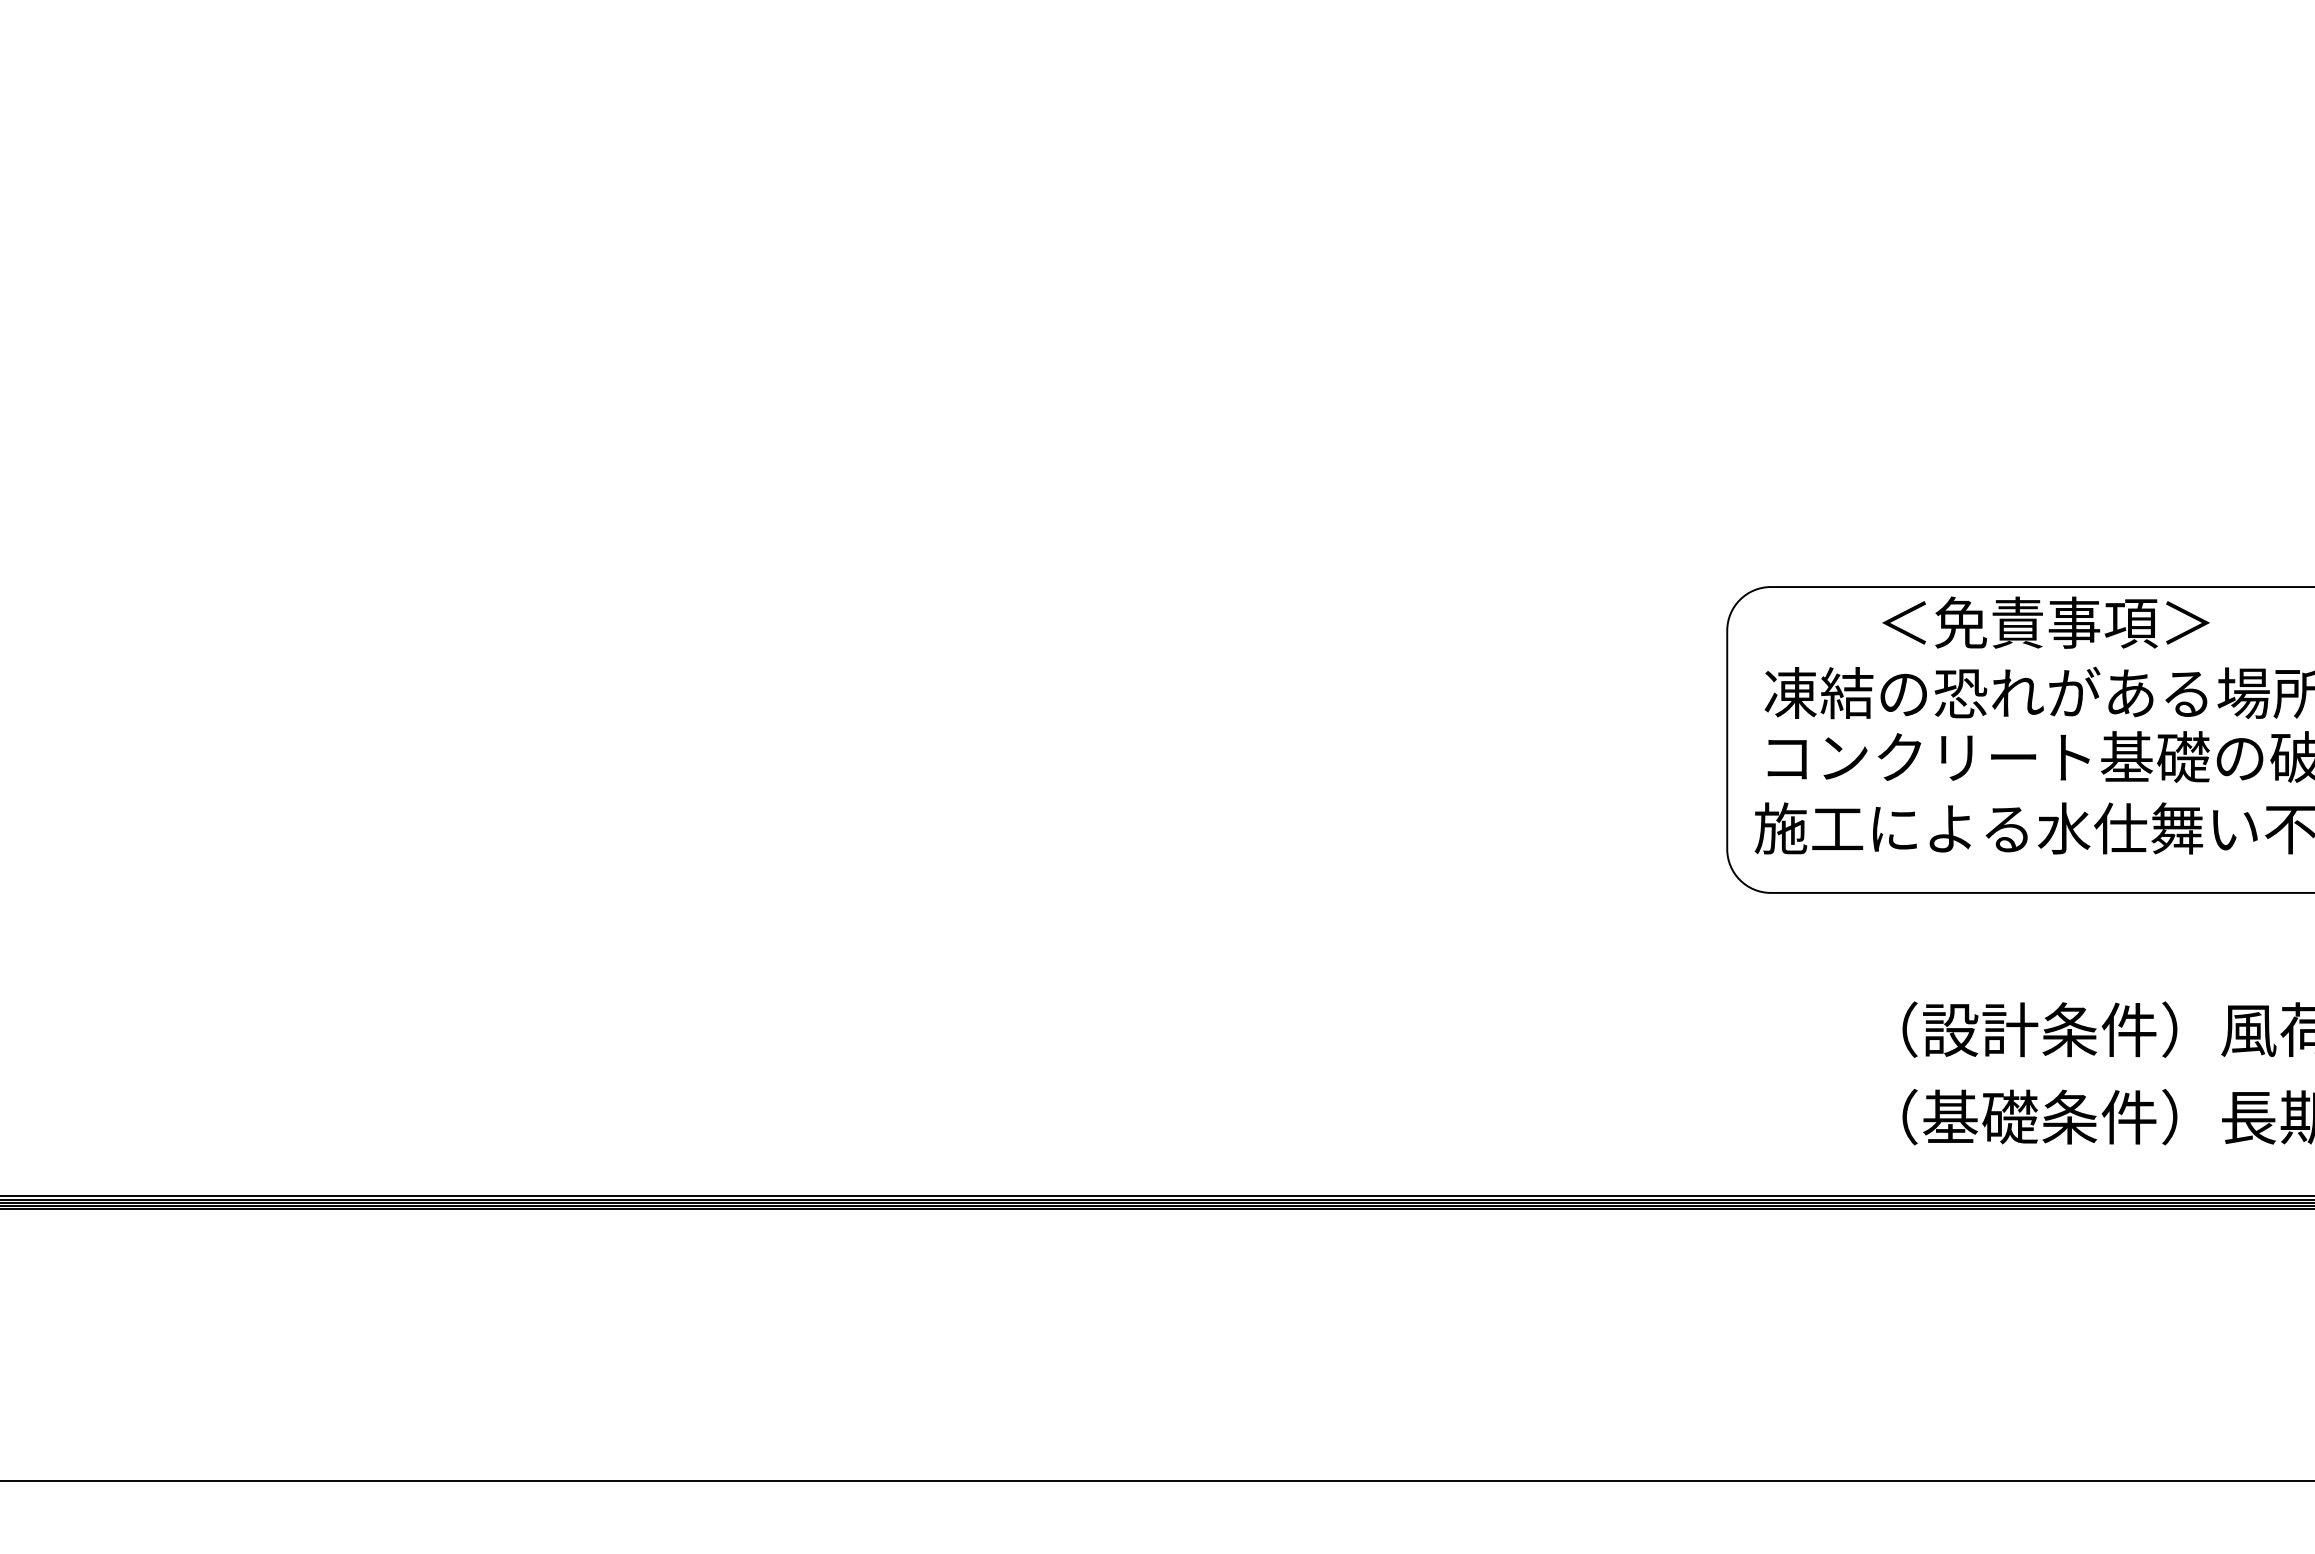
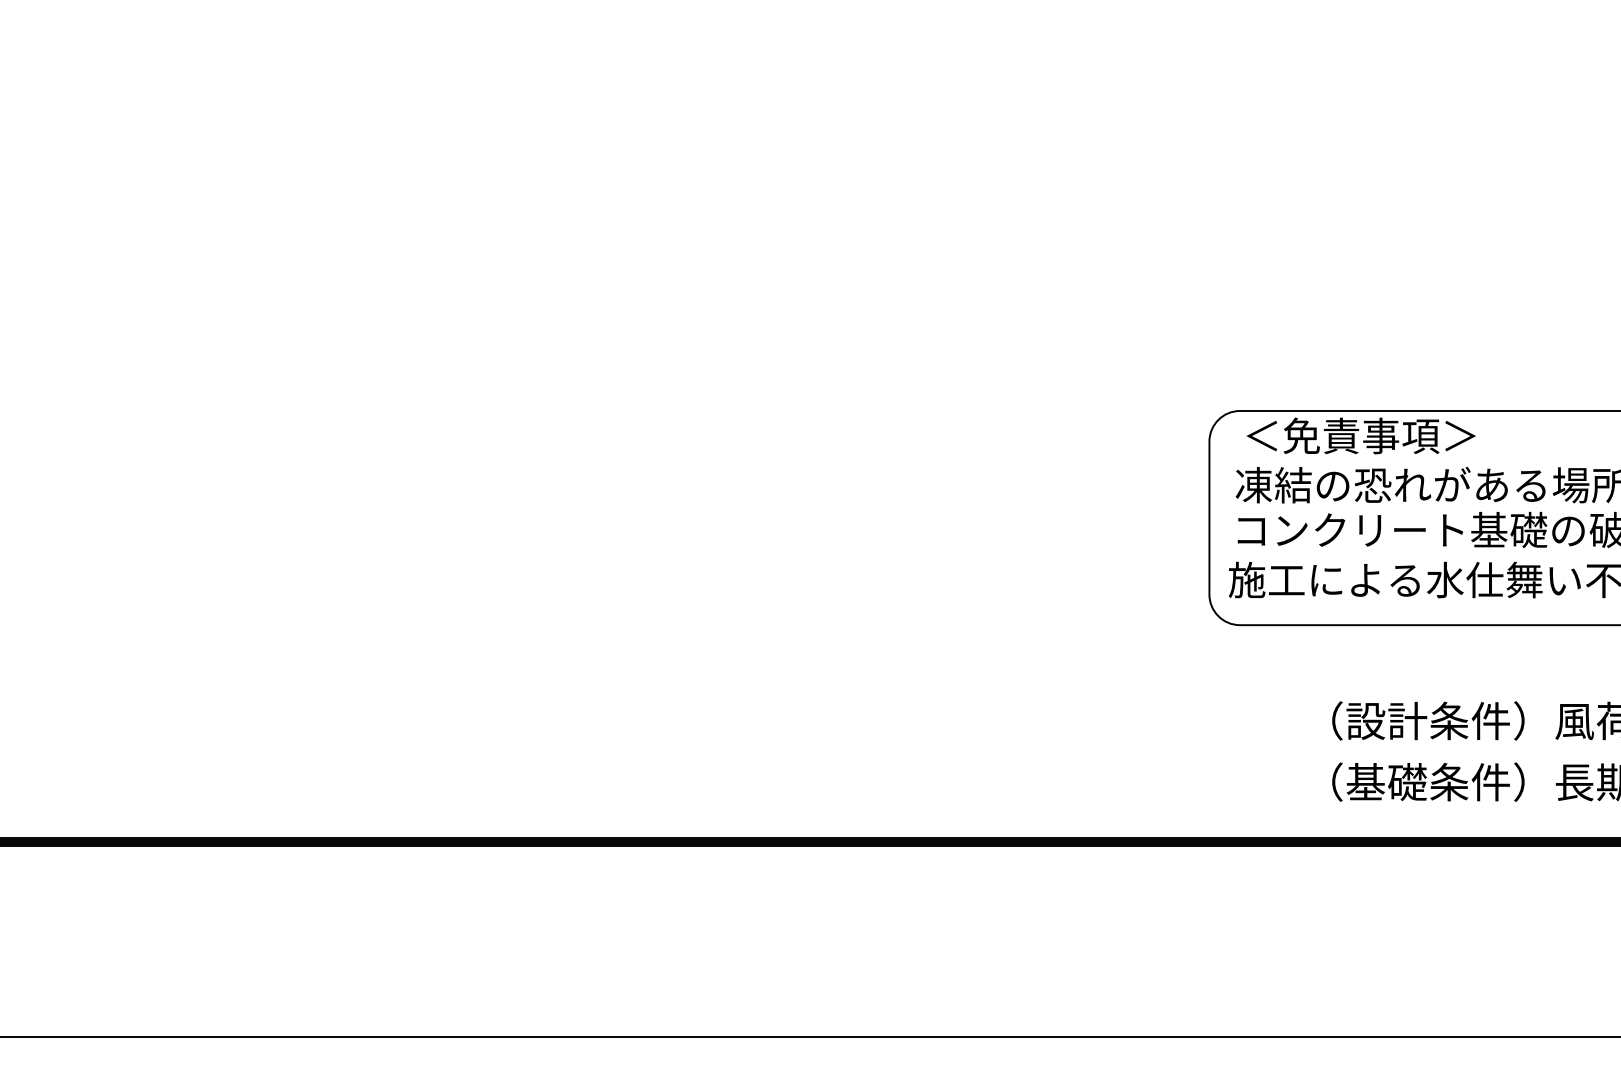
text: (2045, 622) -> (1360, 435), moved

